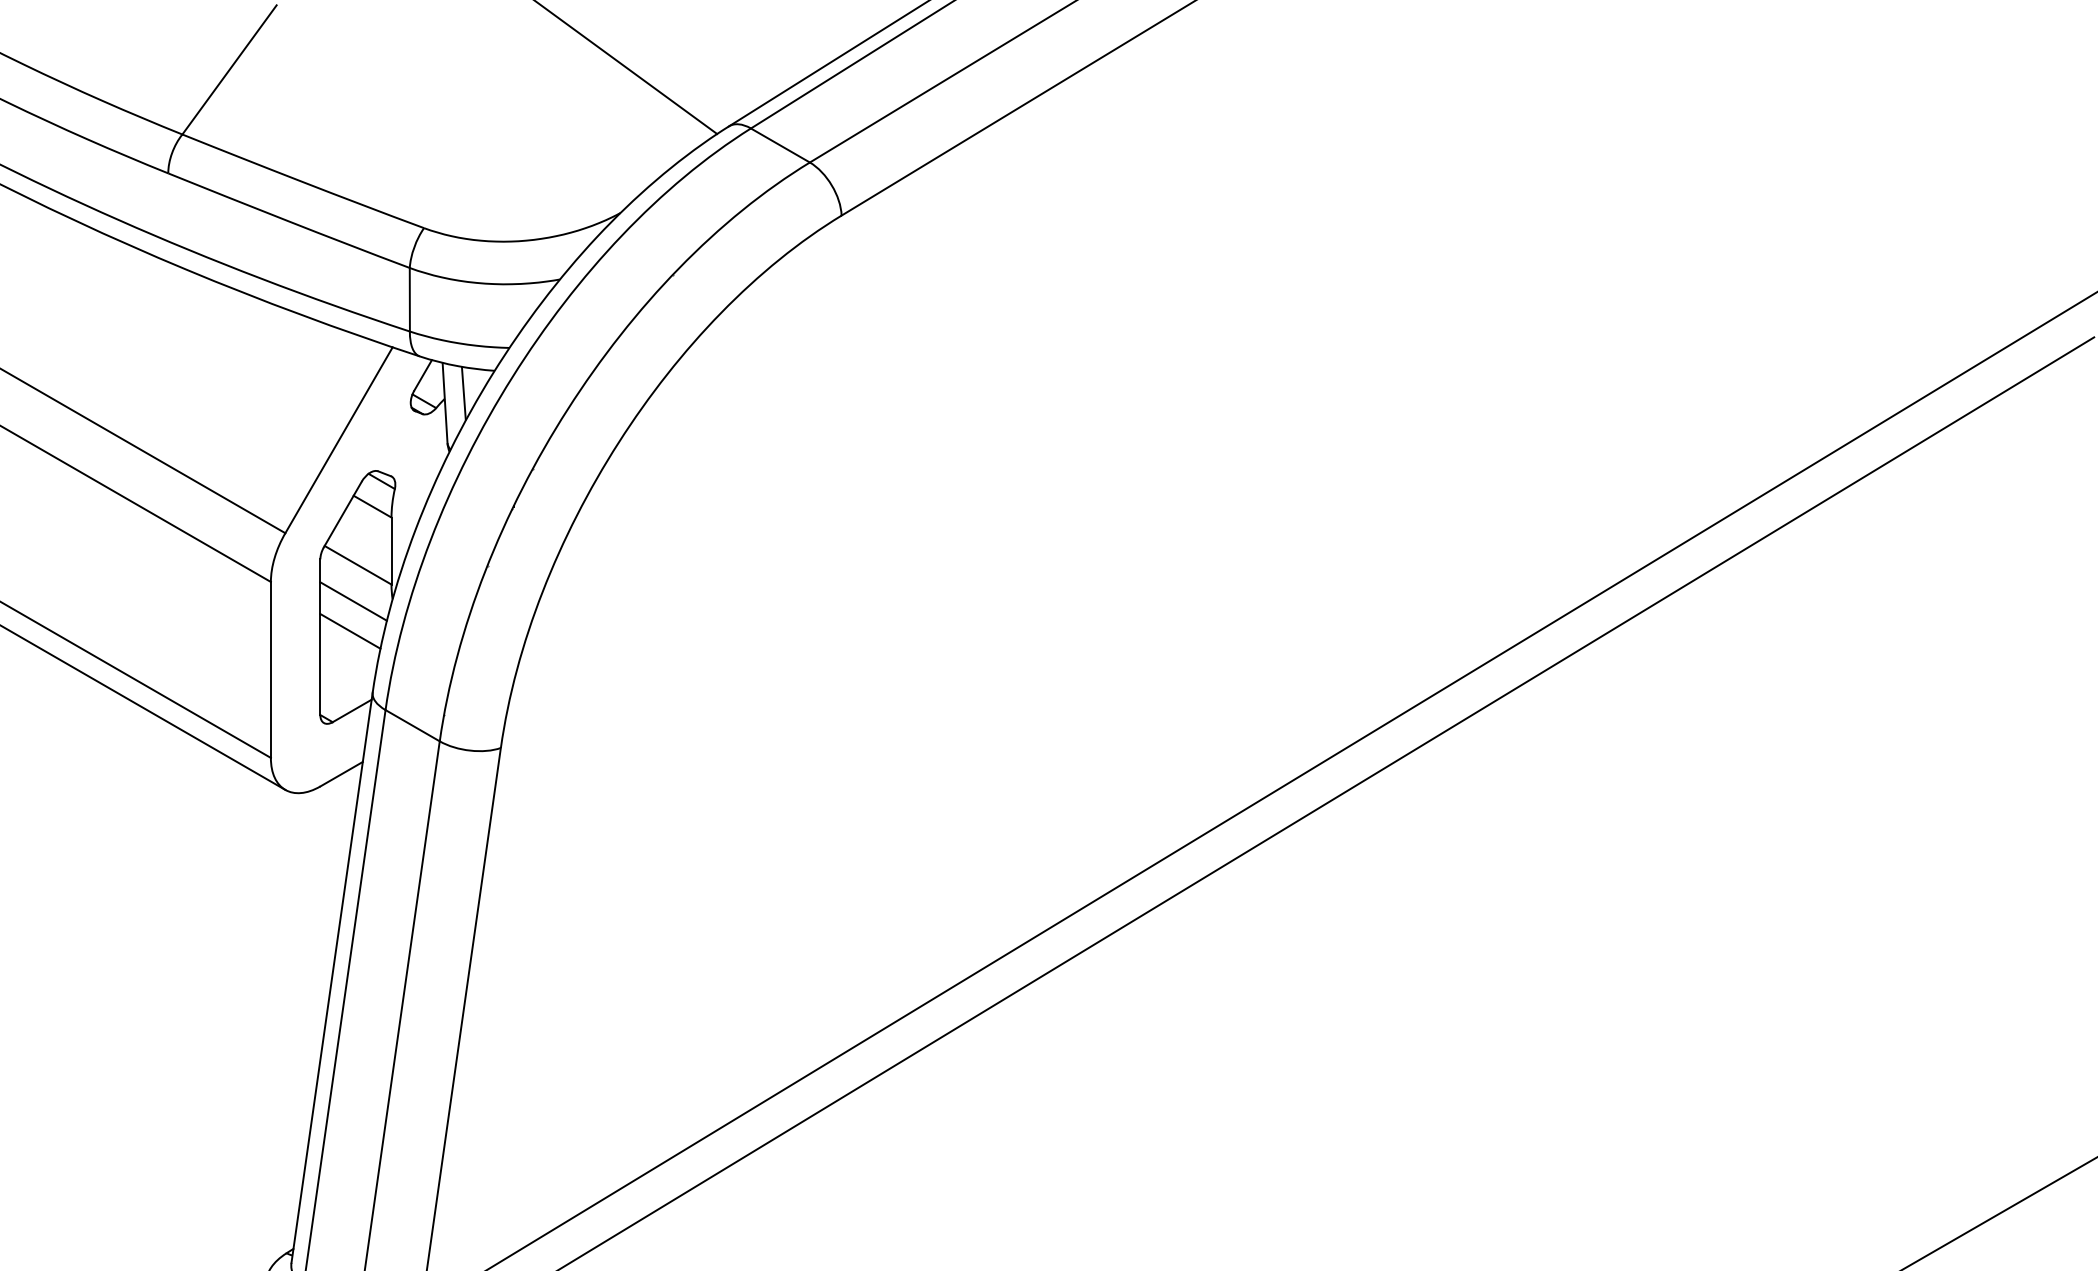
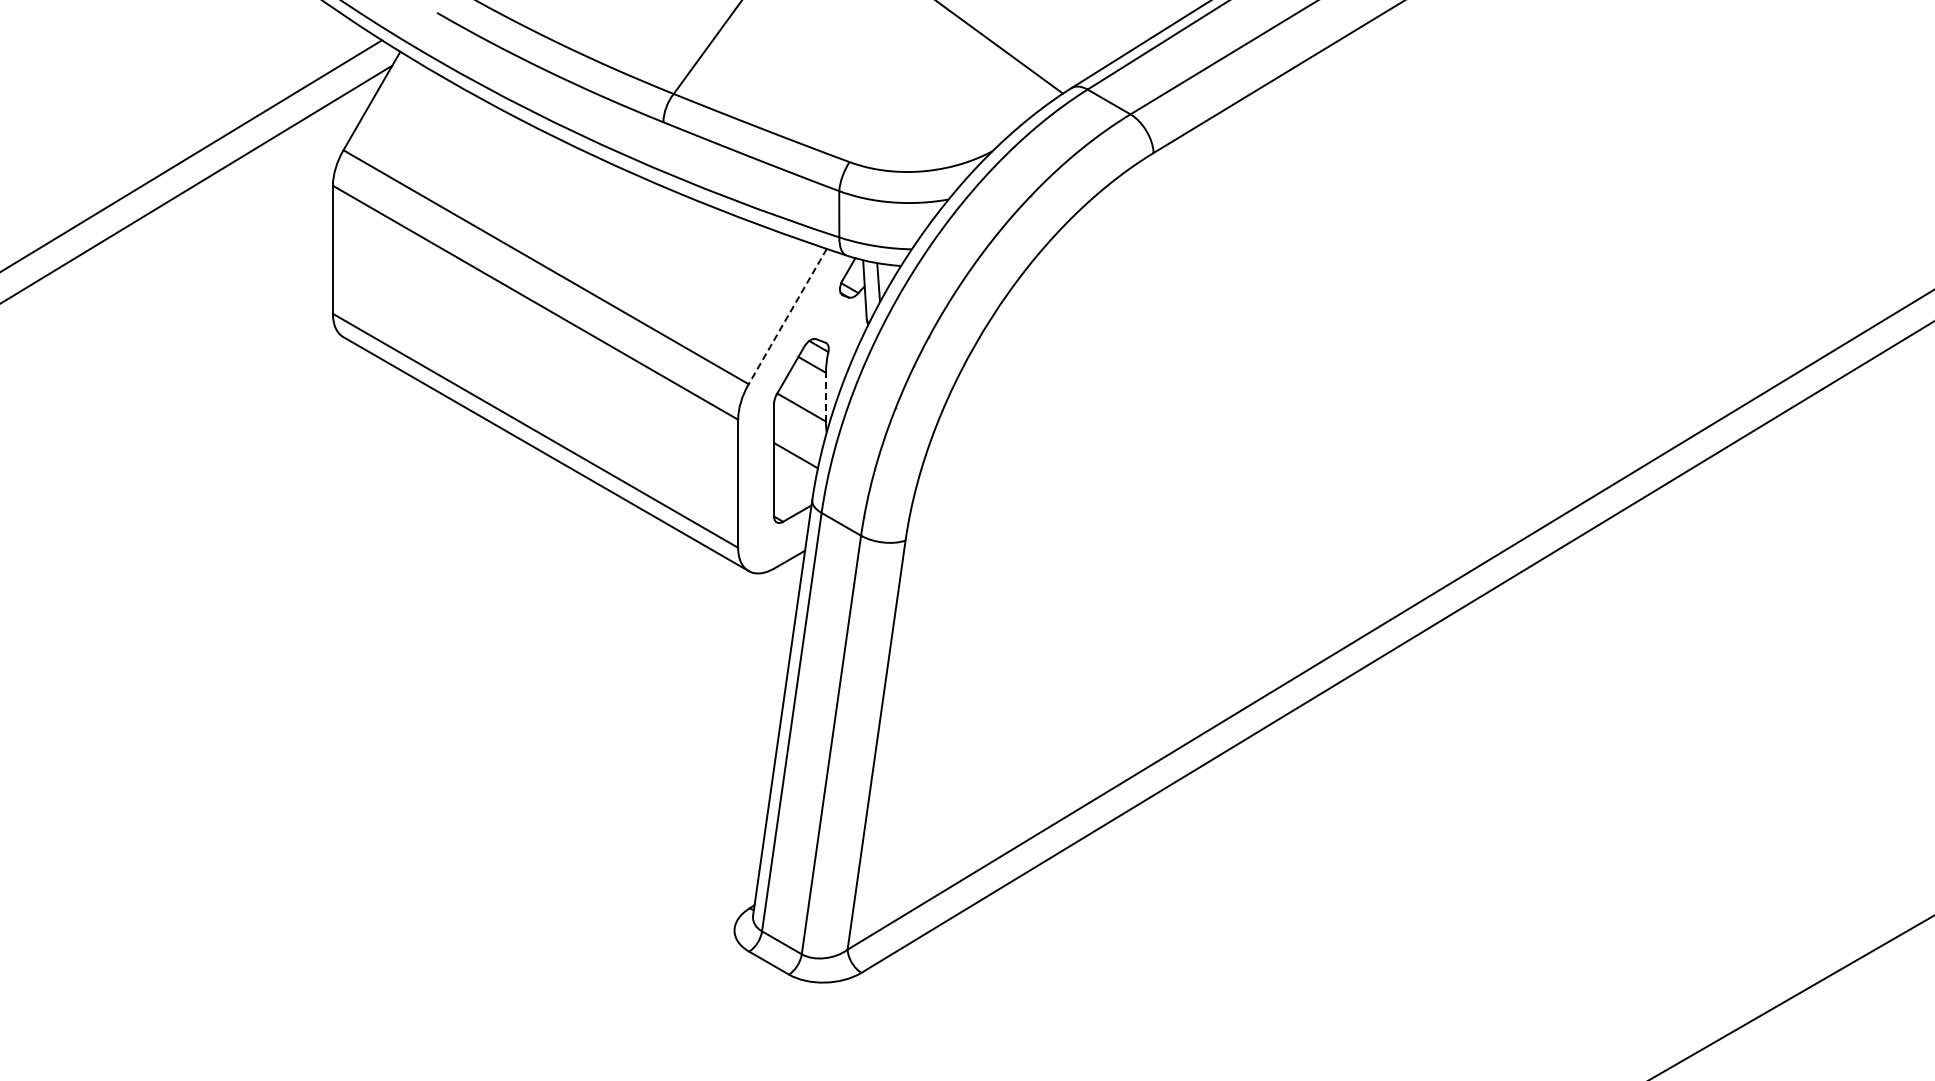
line: (338, 441) -> (787, 317), solid -> dashed
line: (390, 550) -> (825, 396), solid -> dashed
line: (353, 600) -> (798, 433), removed

